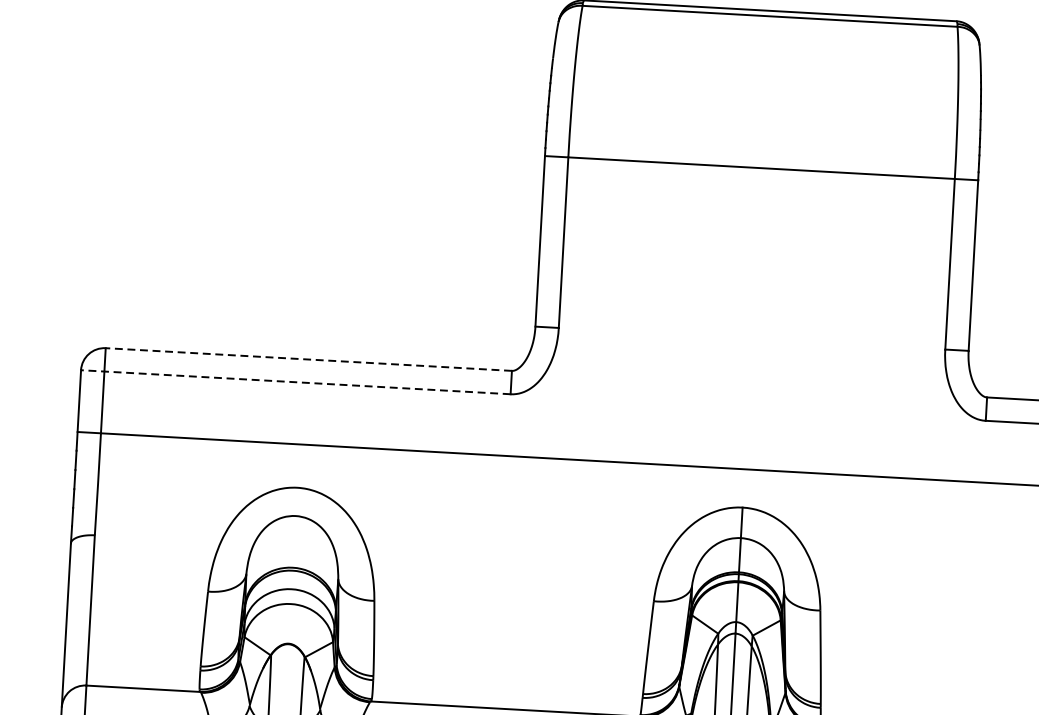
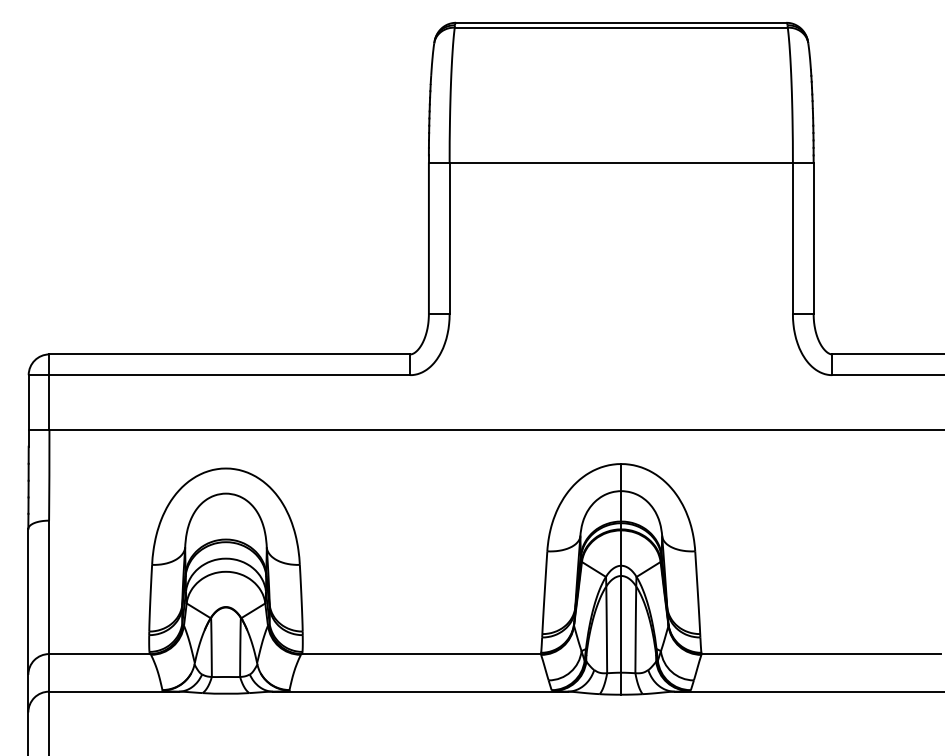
line: (308, 359) -> (229, 354), dashed -> solid
line: (295, 382) -> (219, 375), dashed -> solid

